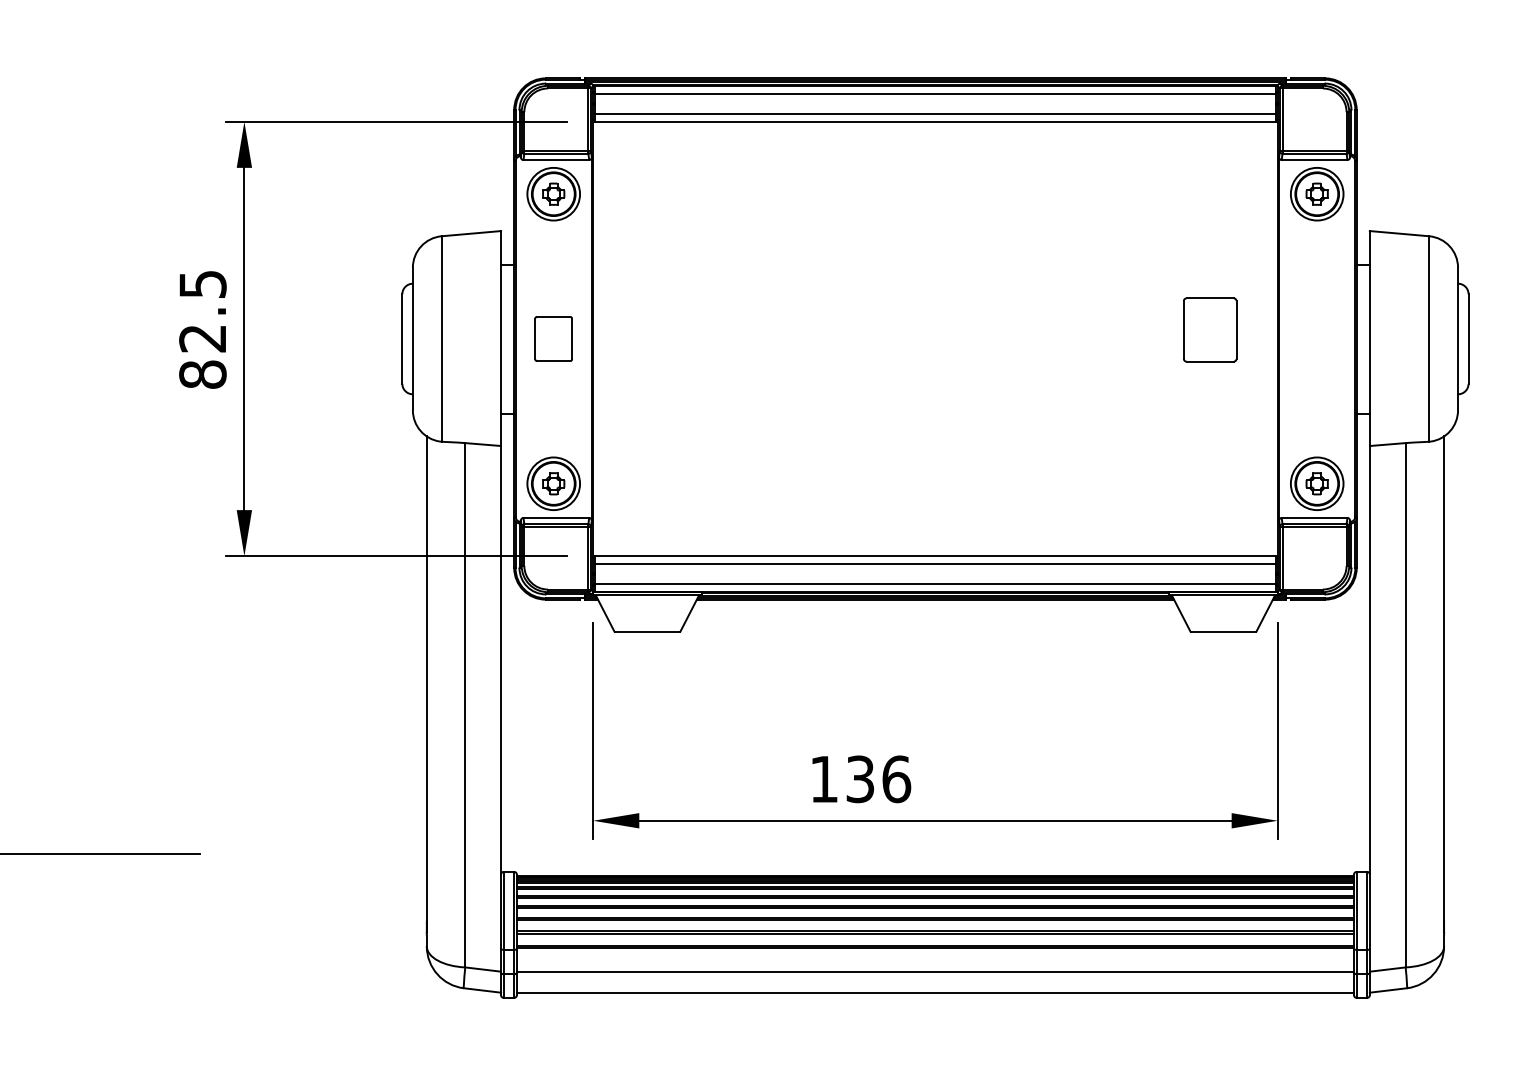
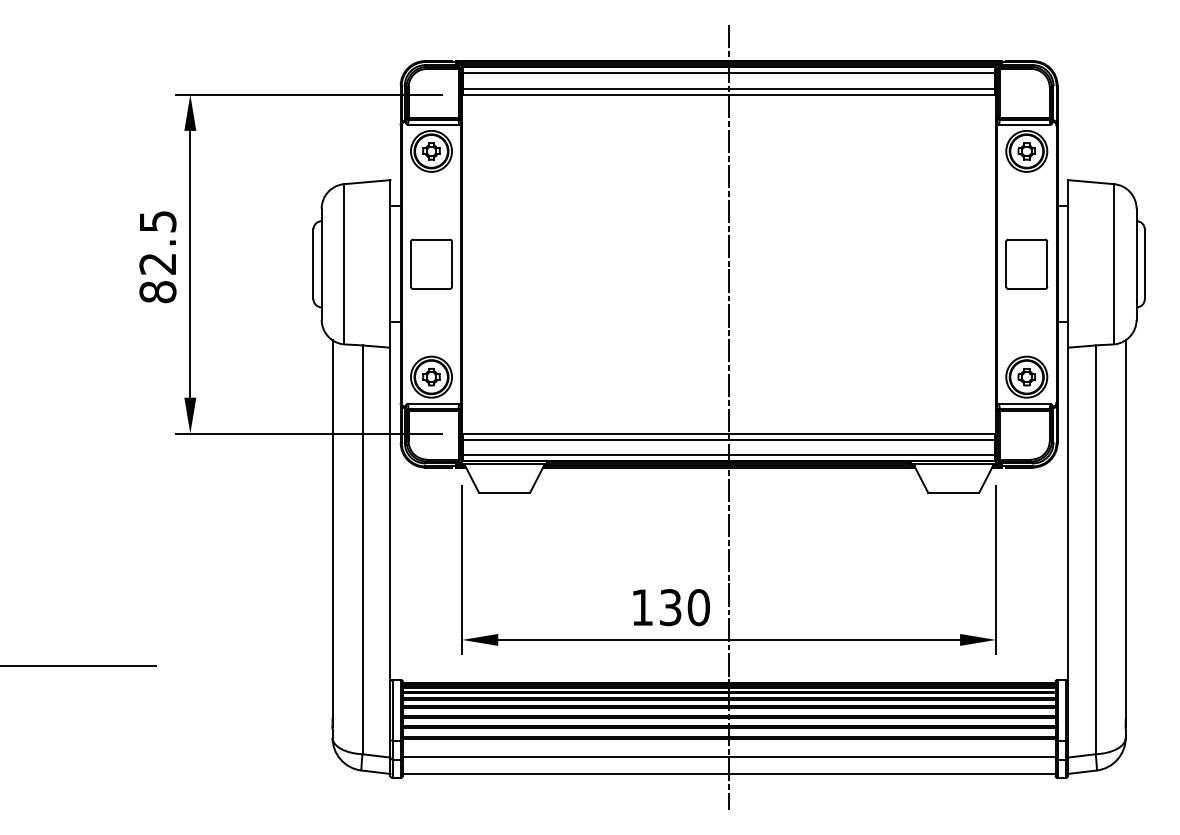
part: (1210, 329) -> (1027, 263), moved
part: (553, 338) -> (431, 263), size x1.43
line: (935, 535) -> (729, 417), added
text: (896, 779) -> (698, 607), 136 -> 130

